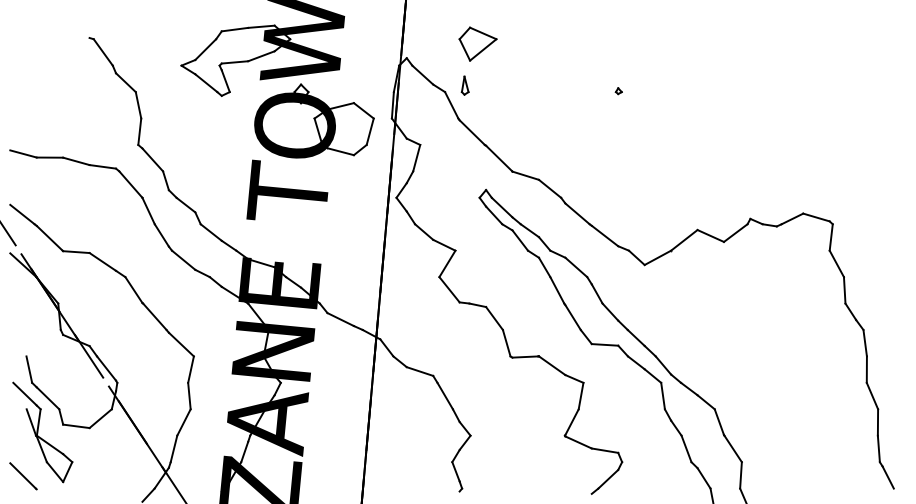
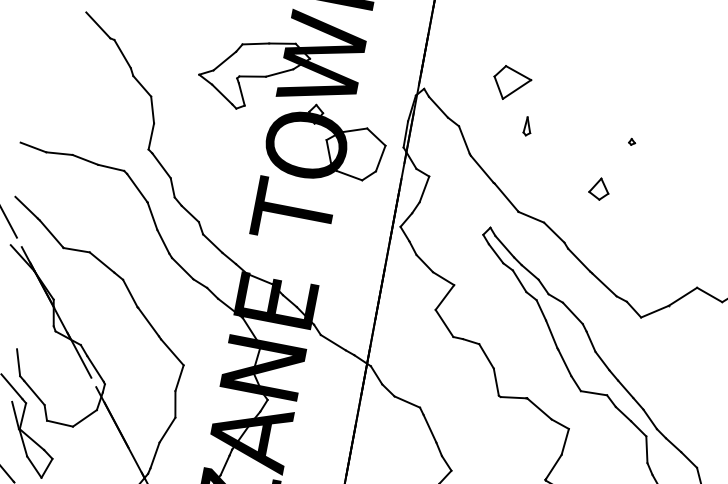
line: (76, 26) -> (98, 25), added
part: (477, 43) -> (511, 82), moved
part: (464, 85) -> (526, 126), moved
part: (590, 140) -> (599, 188), added

